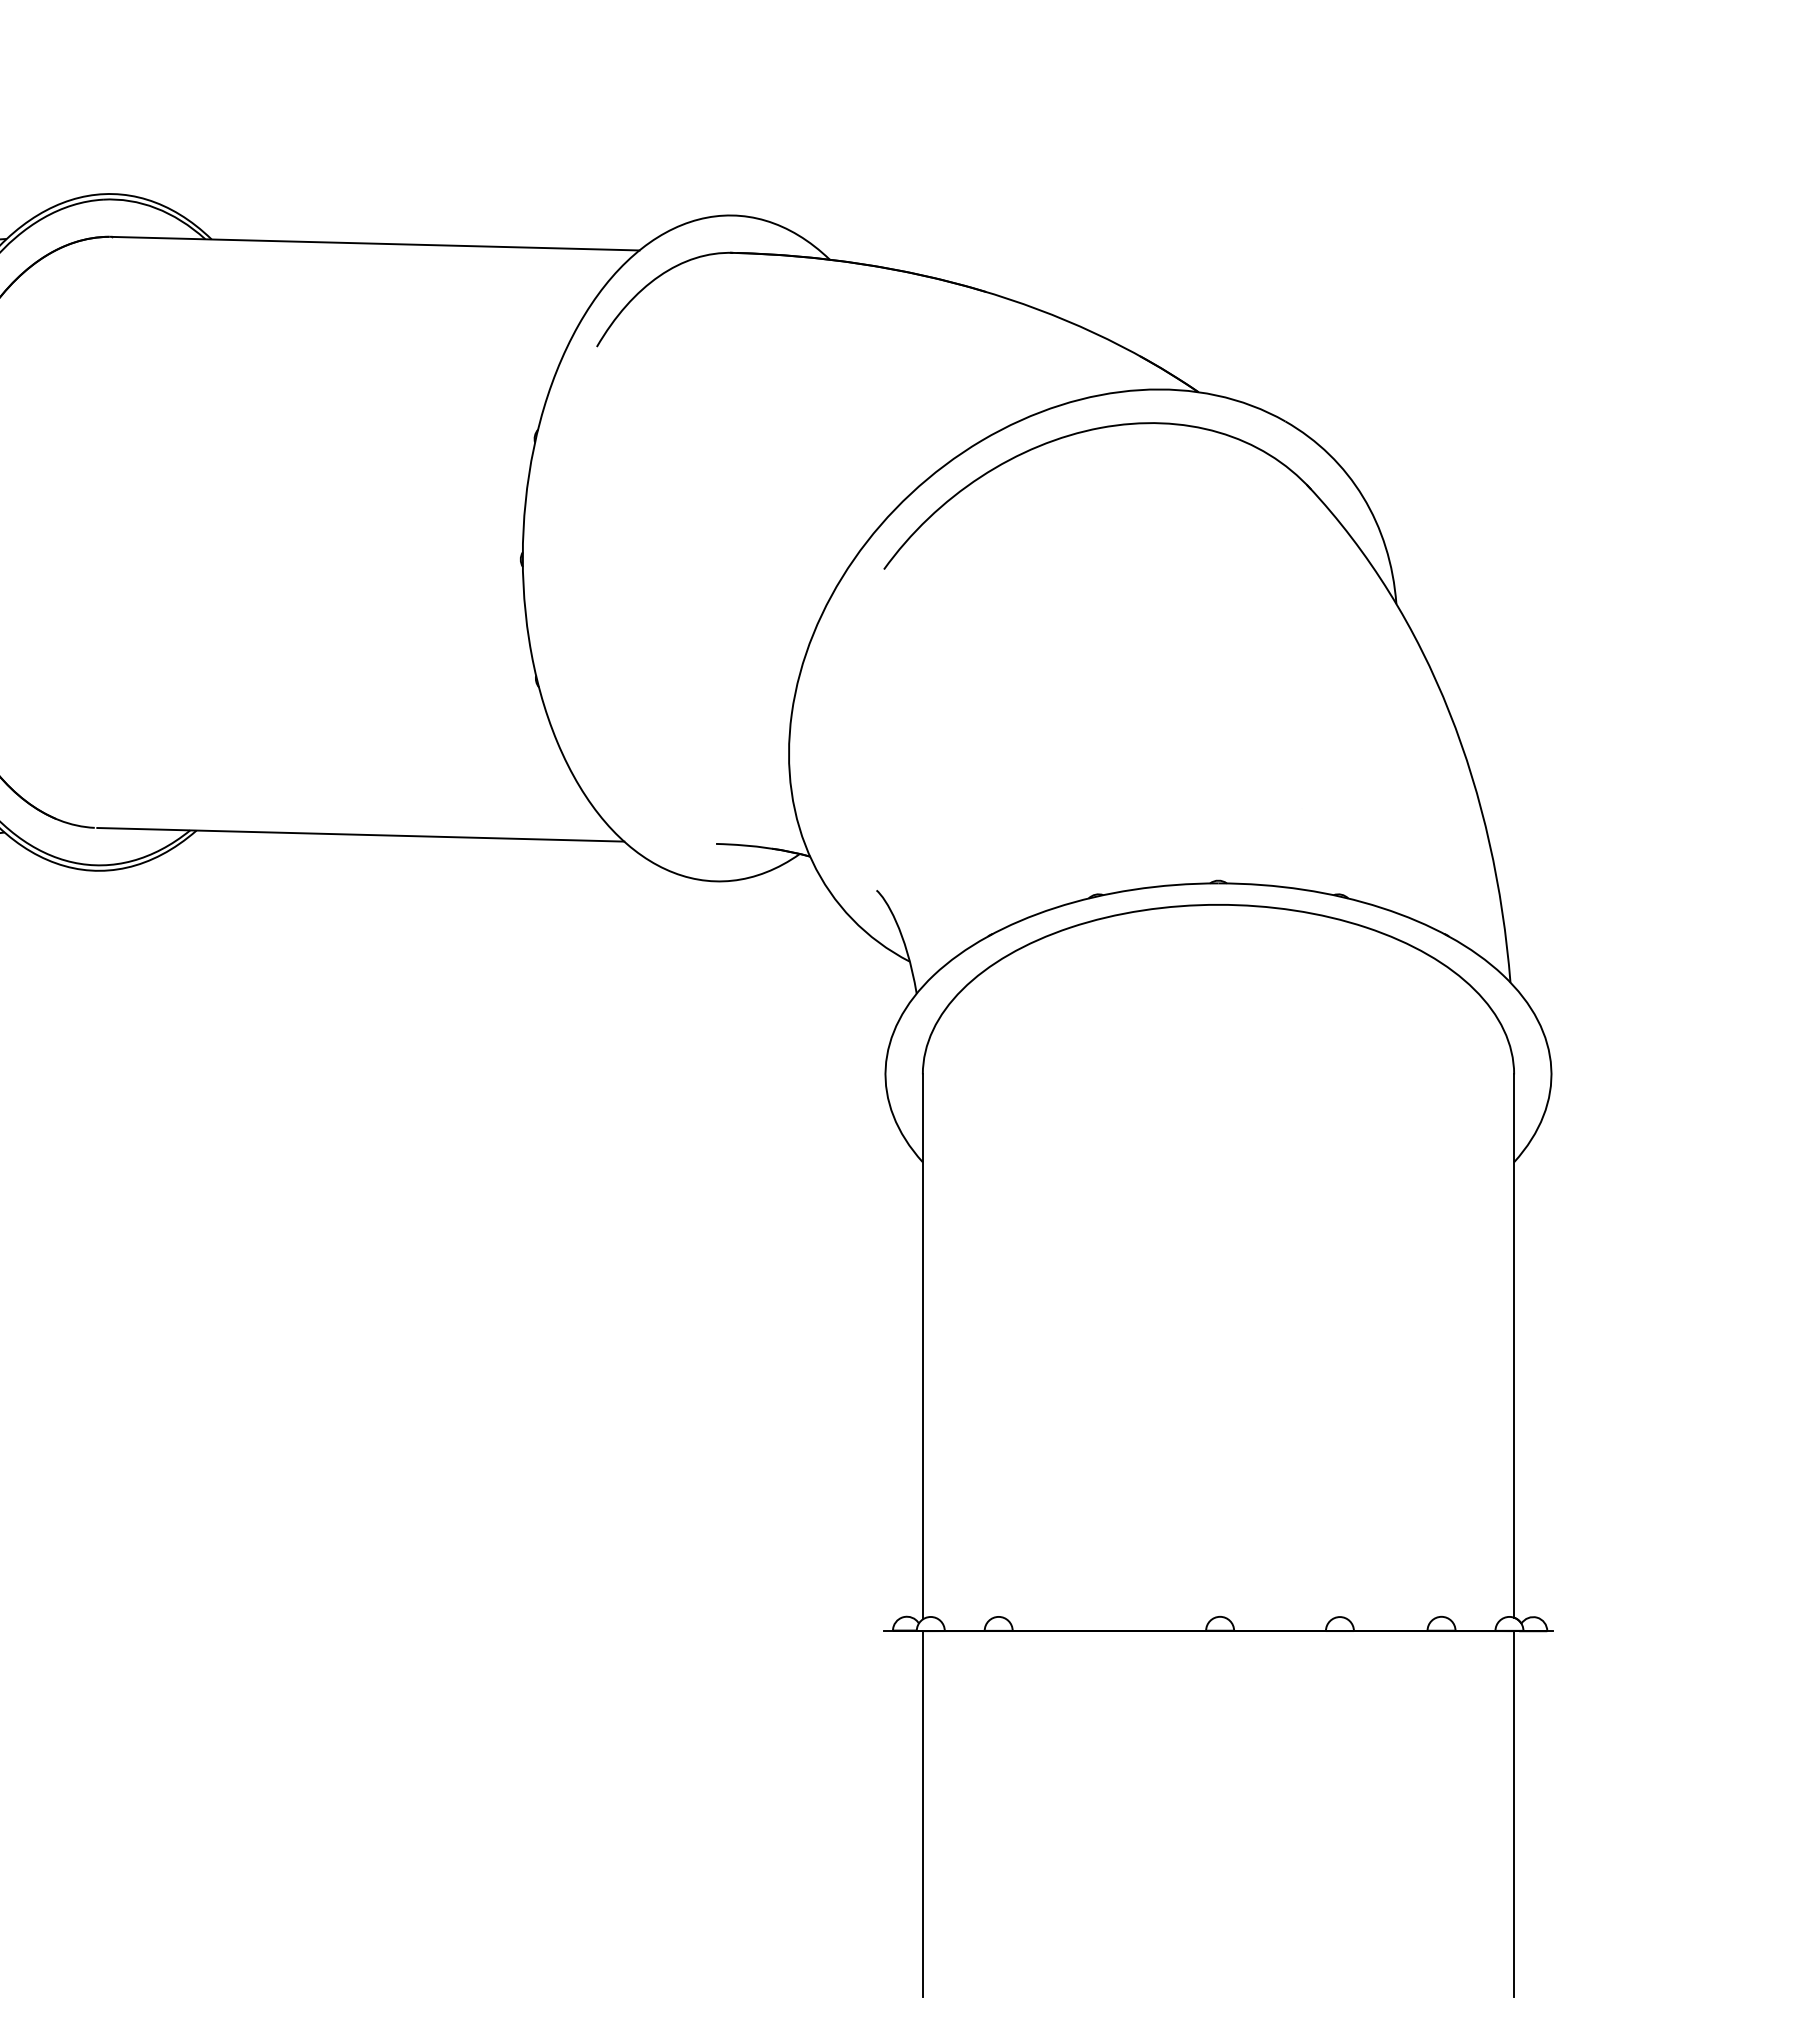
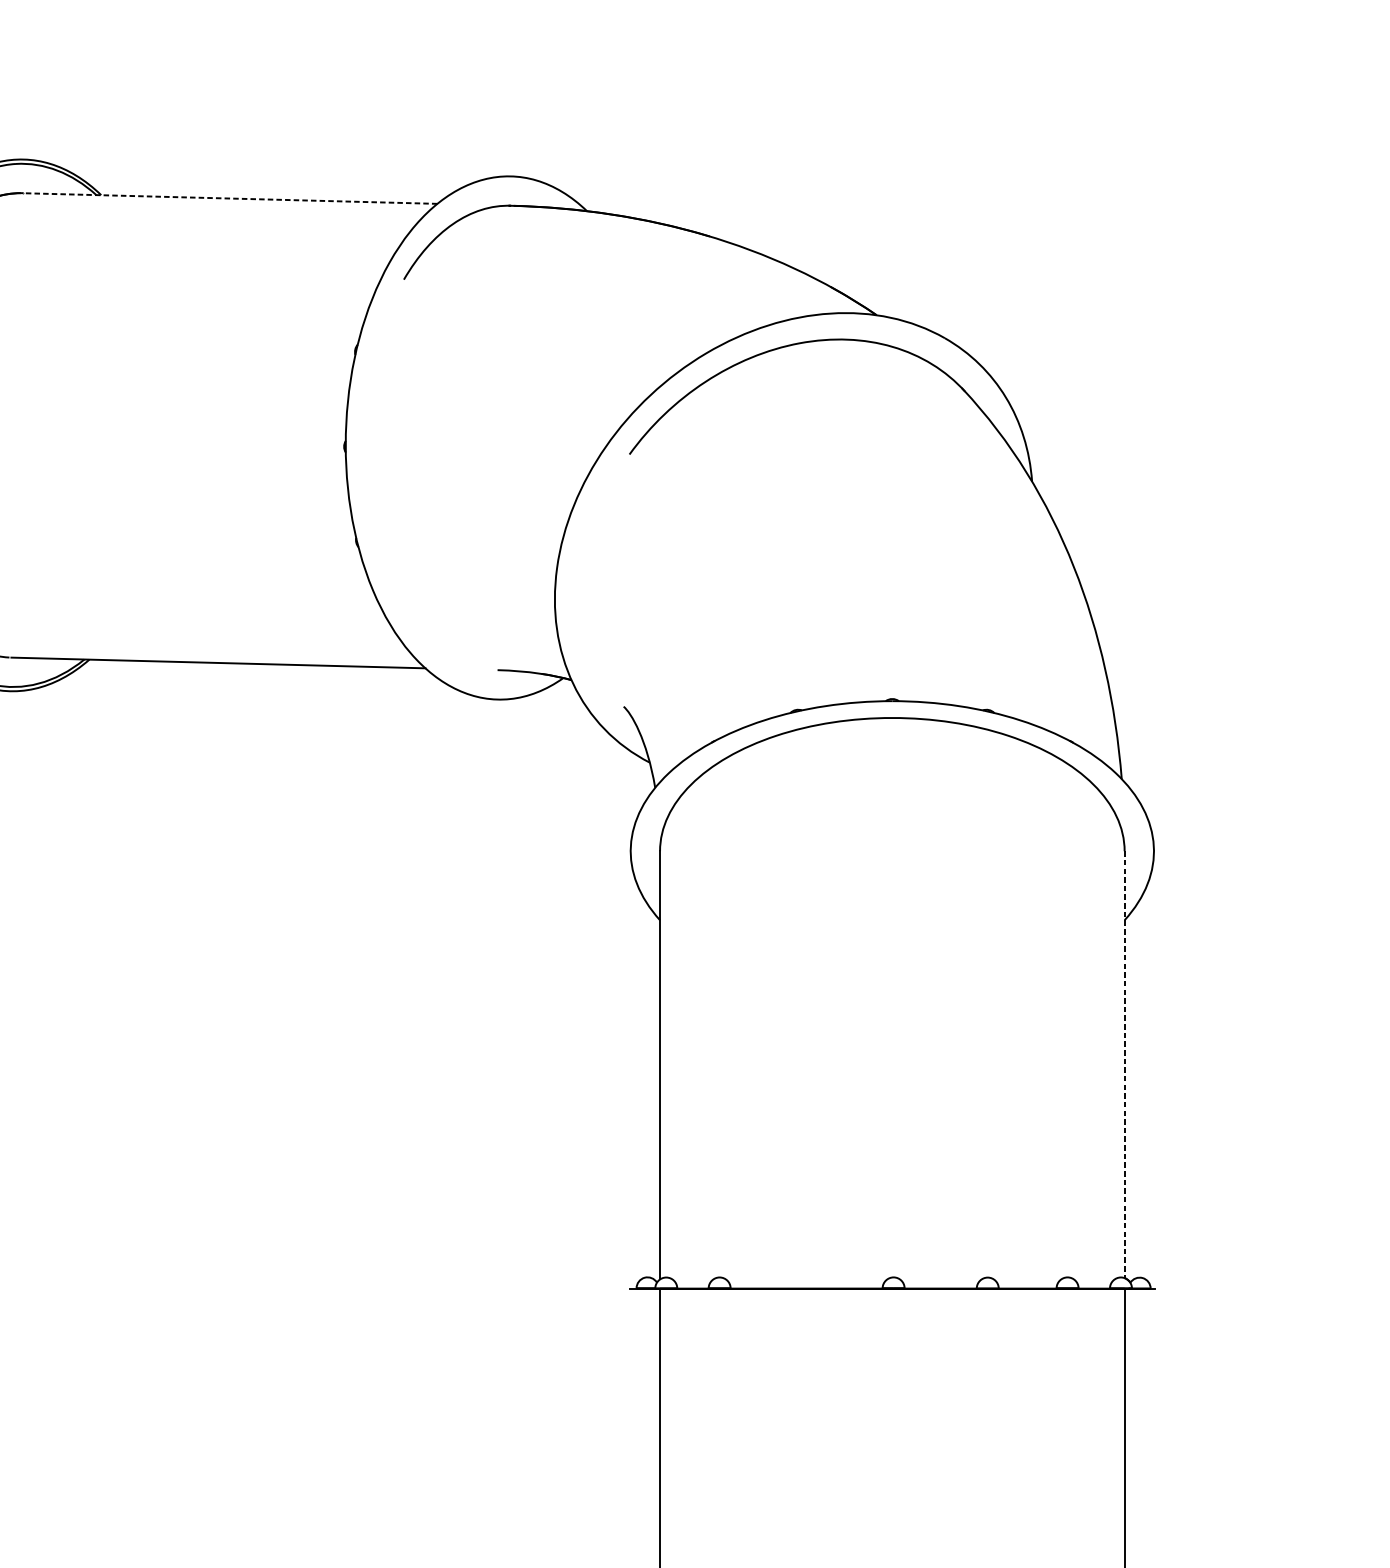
line: (375, 243) -> (230, 198), solid -> dashed
line: (1514, 1346) -> (1124, 1065), solid -> dashed

